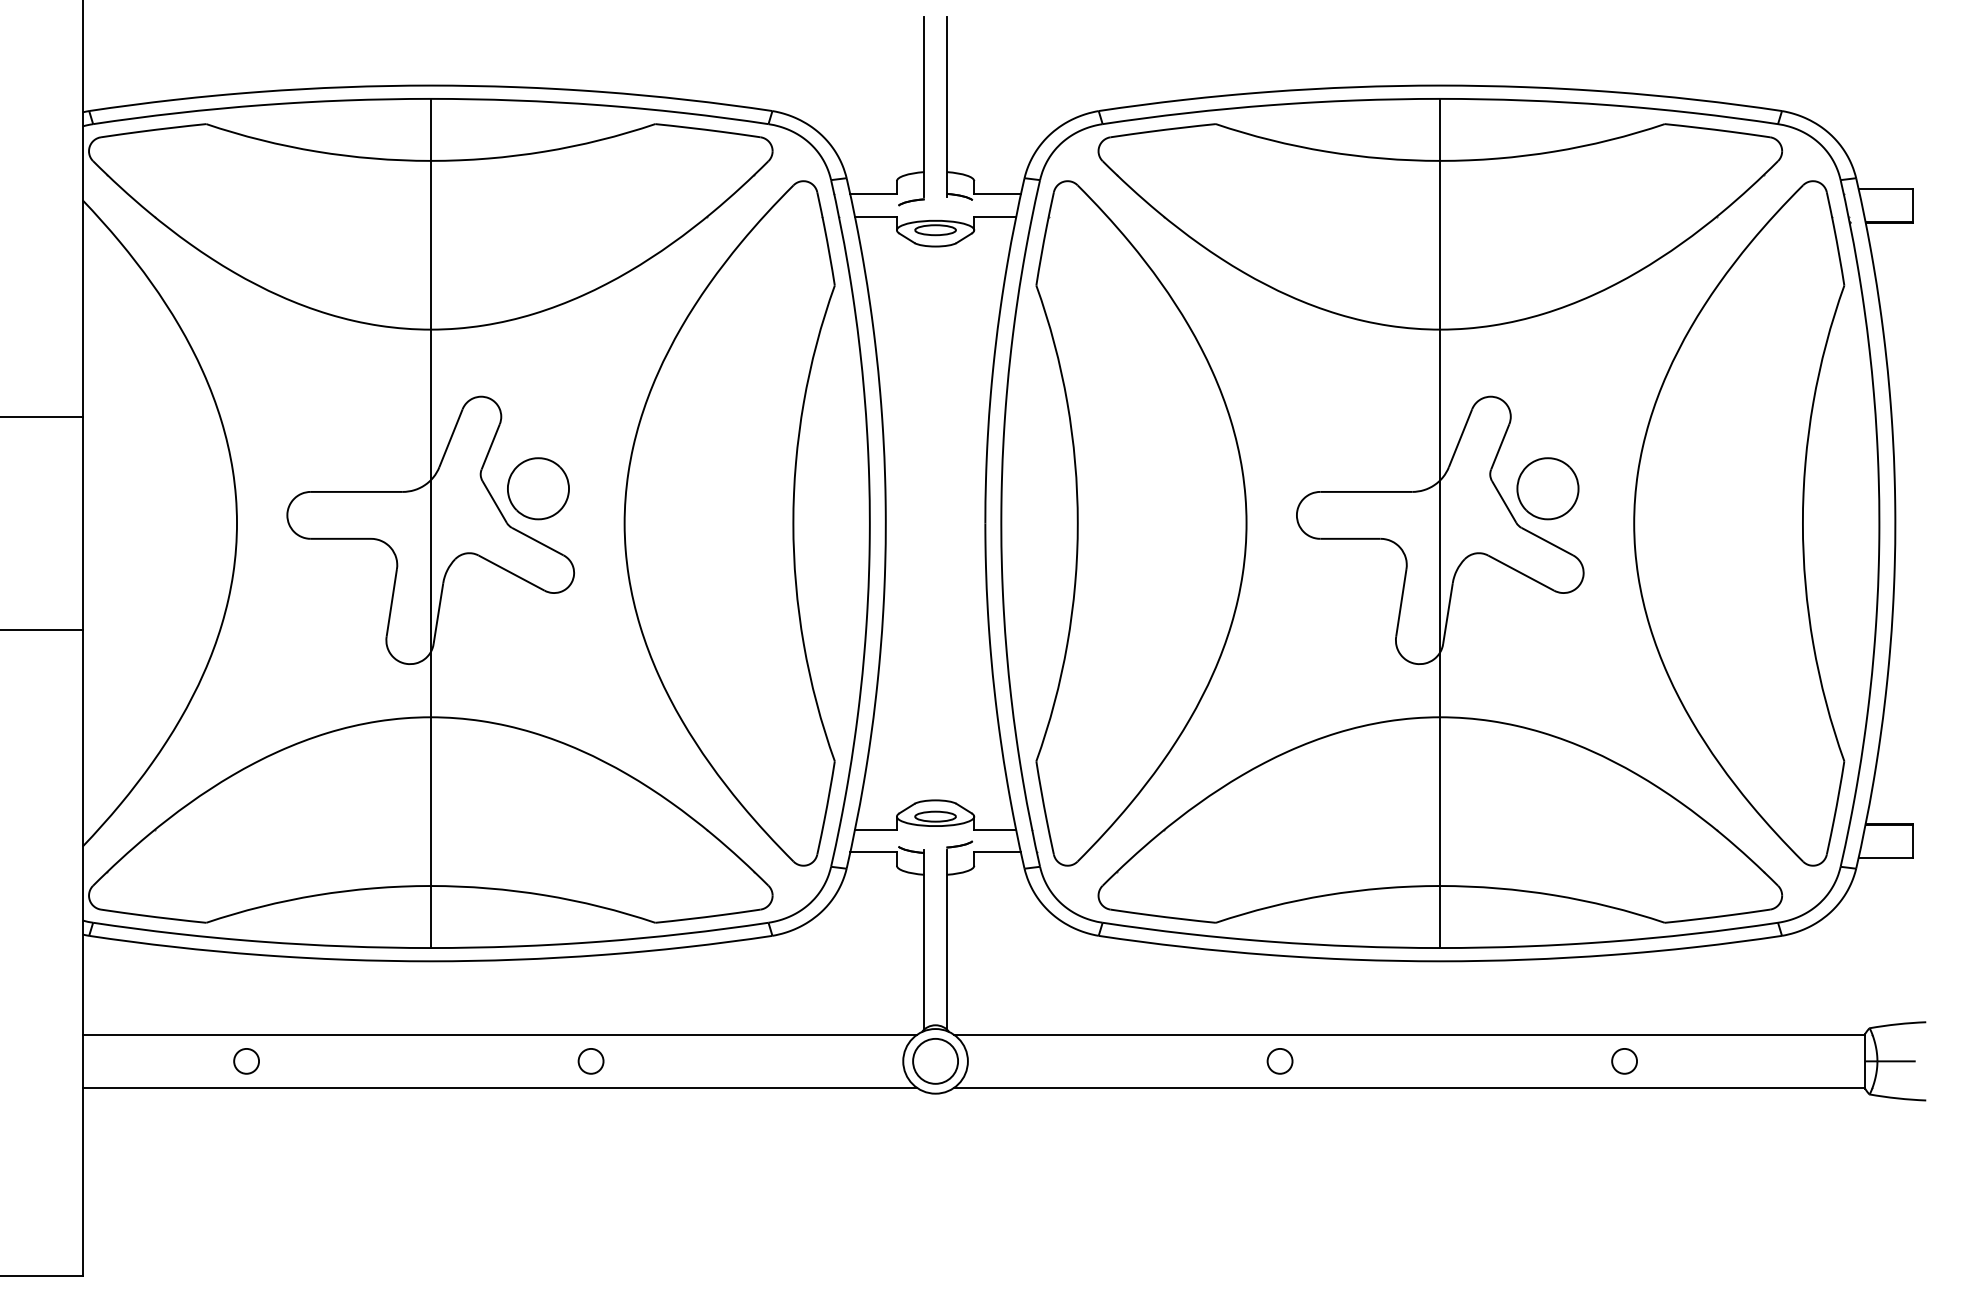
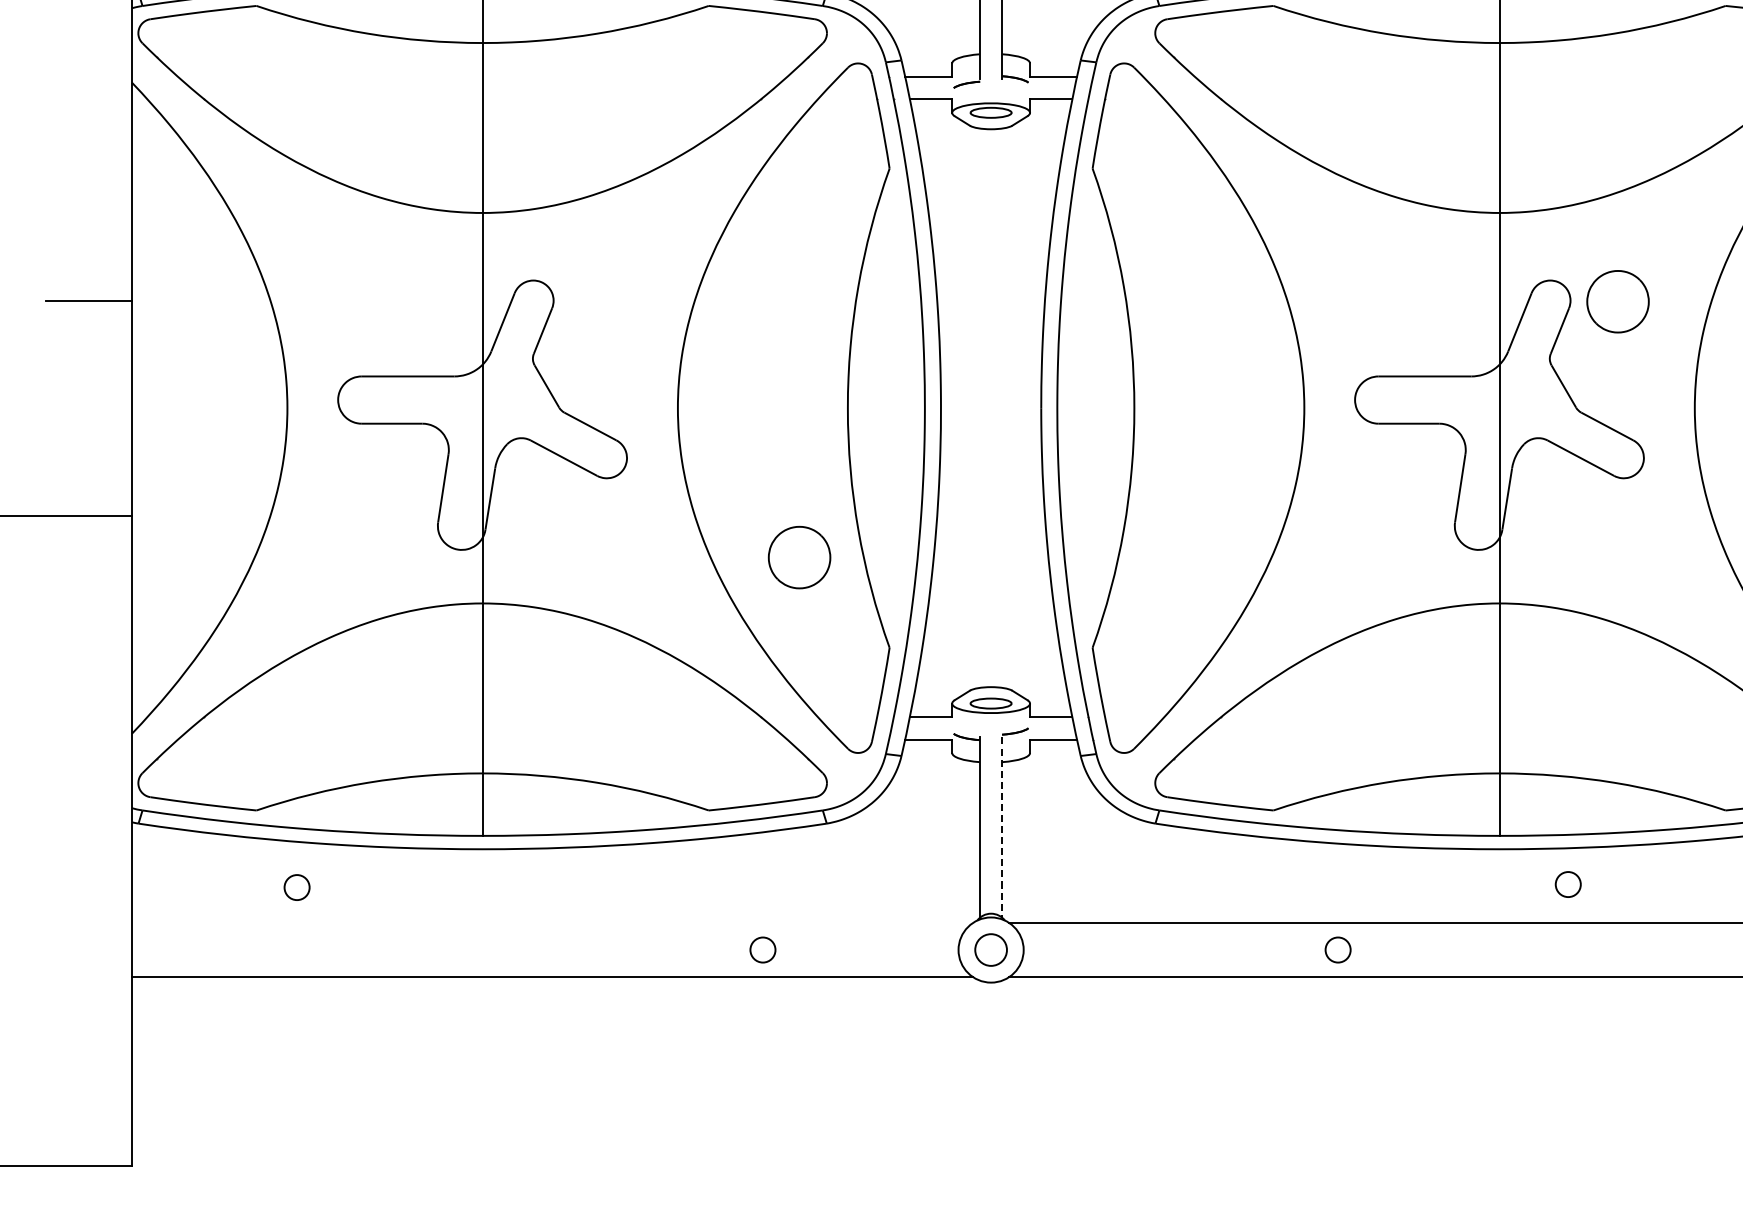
part: (538, 488) -> (799, 557), moved
part: (1547, 488) -> (1617, 301), moved
line: (946, 939) -> (1002, 827), solid -> dashed
line: (499, 1034) -> (551, 922), removed
circle: (935, 1060) -> (991, 949), size x0.7
circle: (246, 1061) -> (296, 887), moved
circle: (590, 1061) -> (762, 950), moved
circle: (1624, 1061) -> (1568, 884), moved

